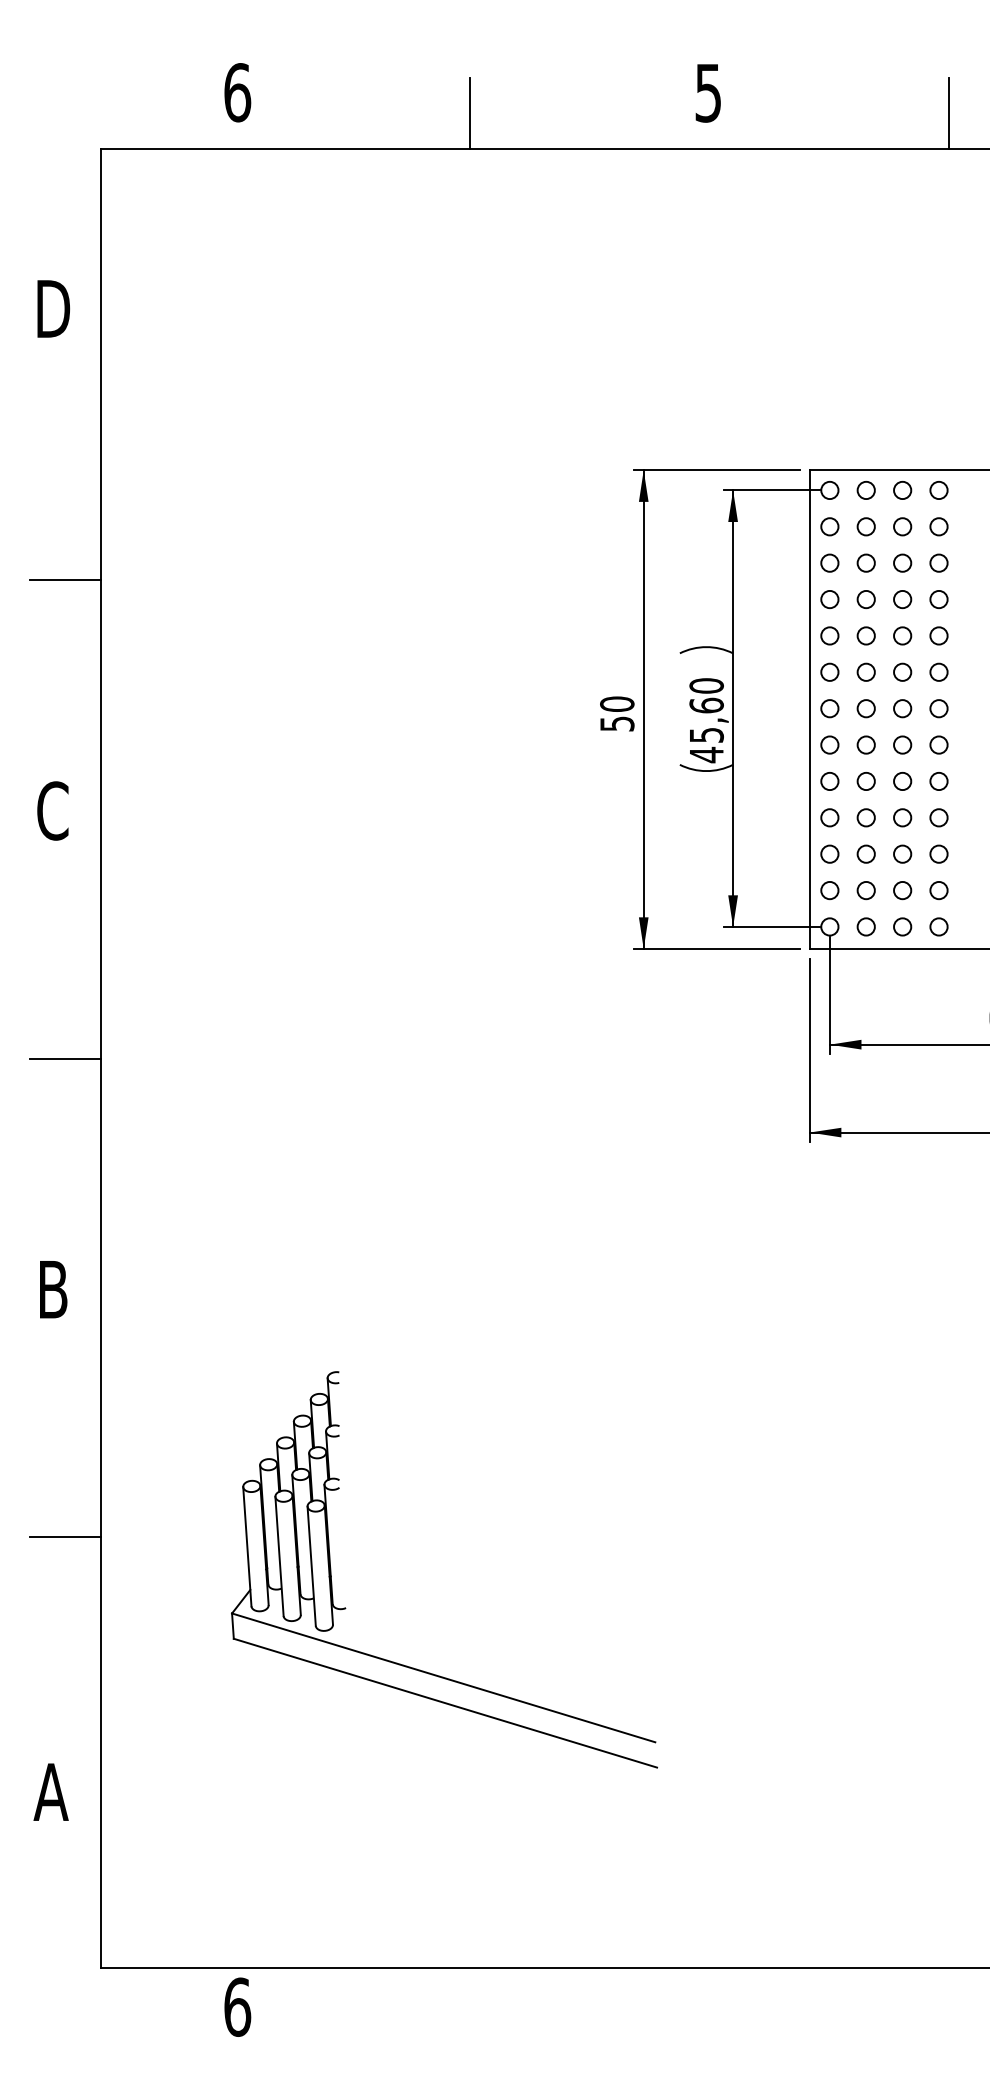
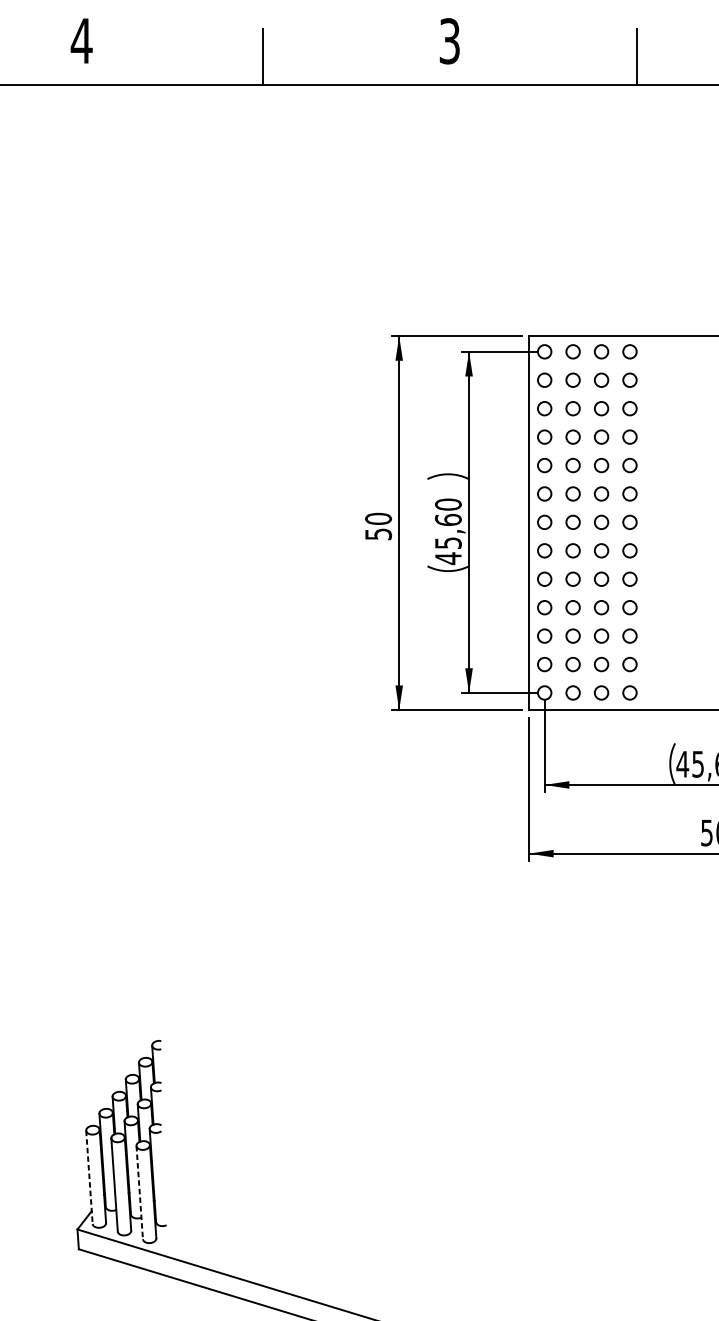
text: (237, 92) -> (81, 40), 6 -> 4
text: (708, 92) -> (449, 40), 5 -> 3
line: (247, 1546) -> (89, 1177), solid -> dashed
line: (311, 1566) -> (139, 1192), solid -> dashed

